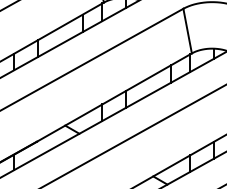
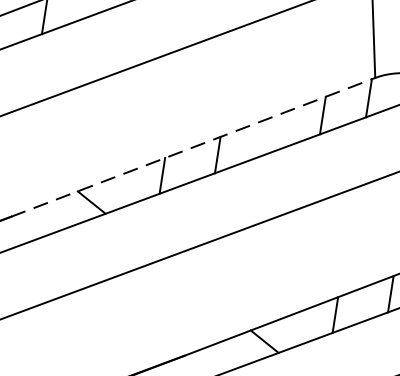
line: (114, 97) -> (193, 147), solid -> dashed

